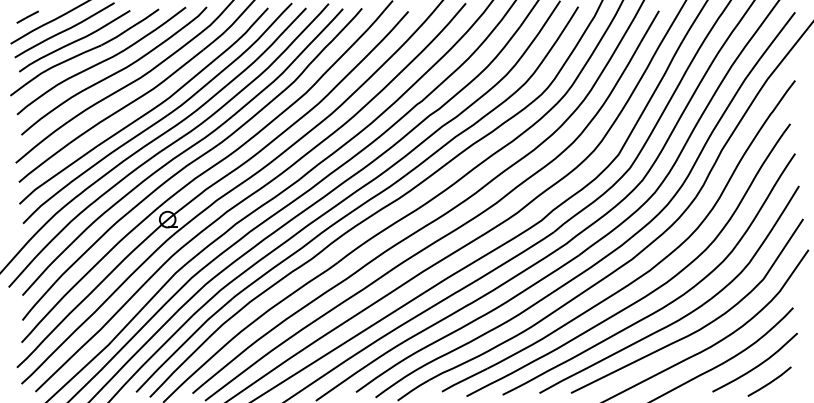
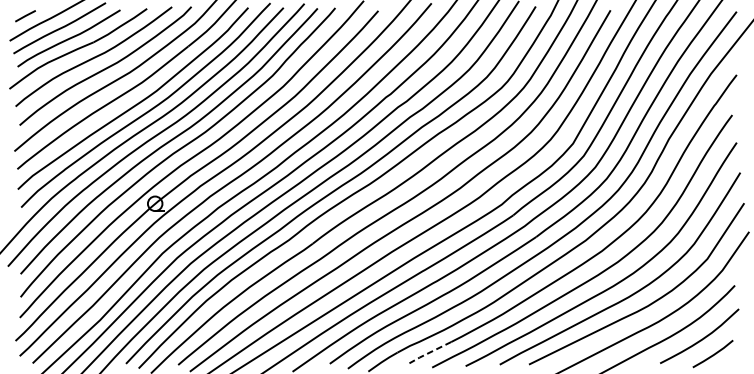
line: (463, 380) -> (429, 352), solid -> dashed

